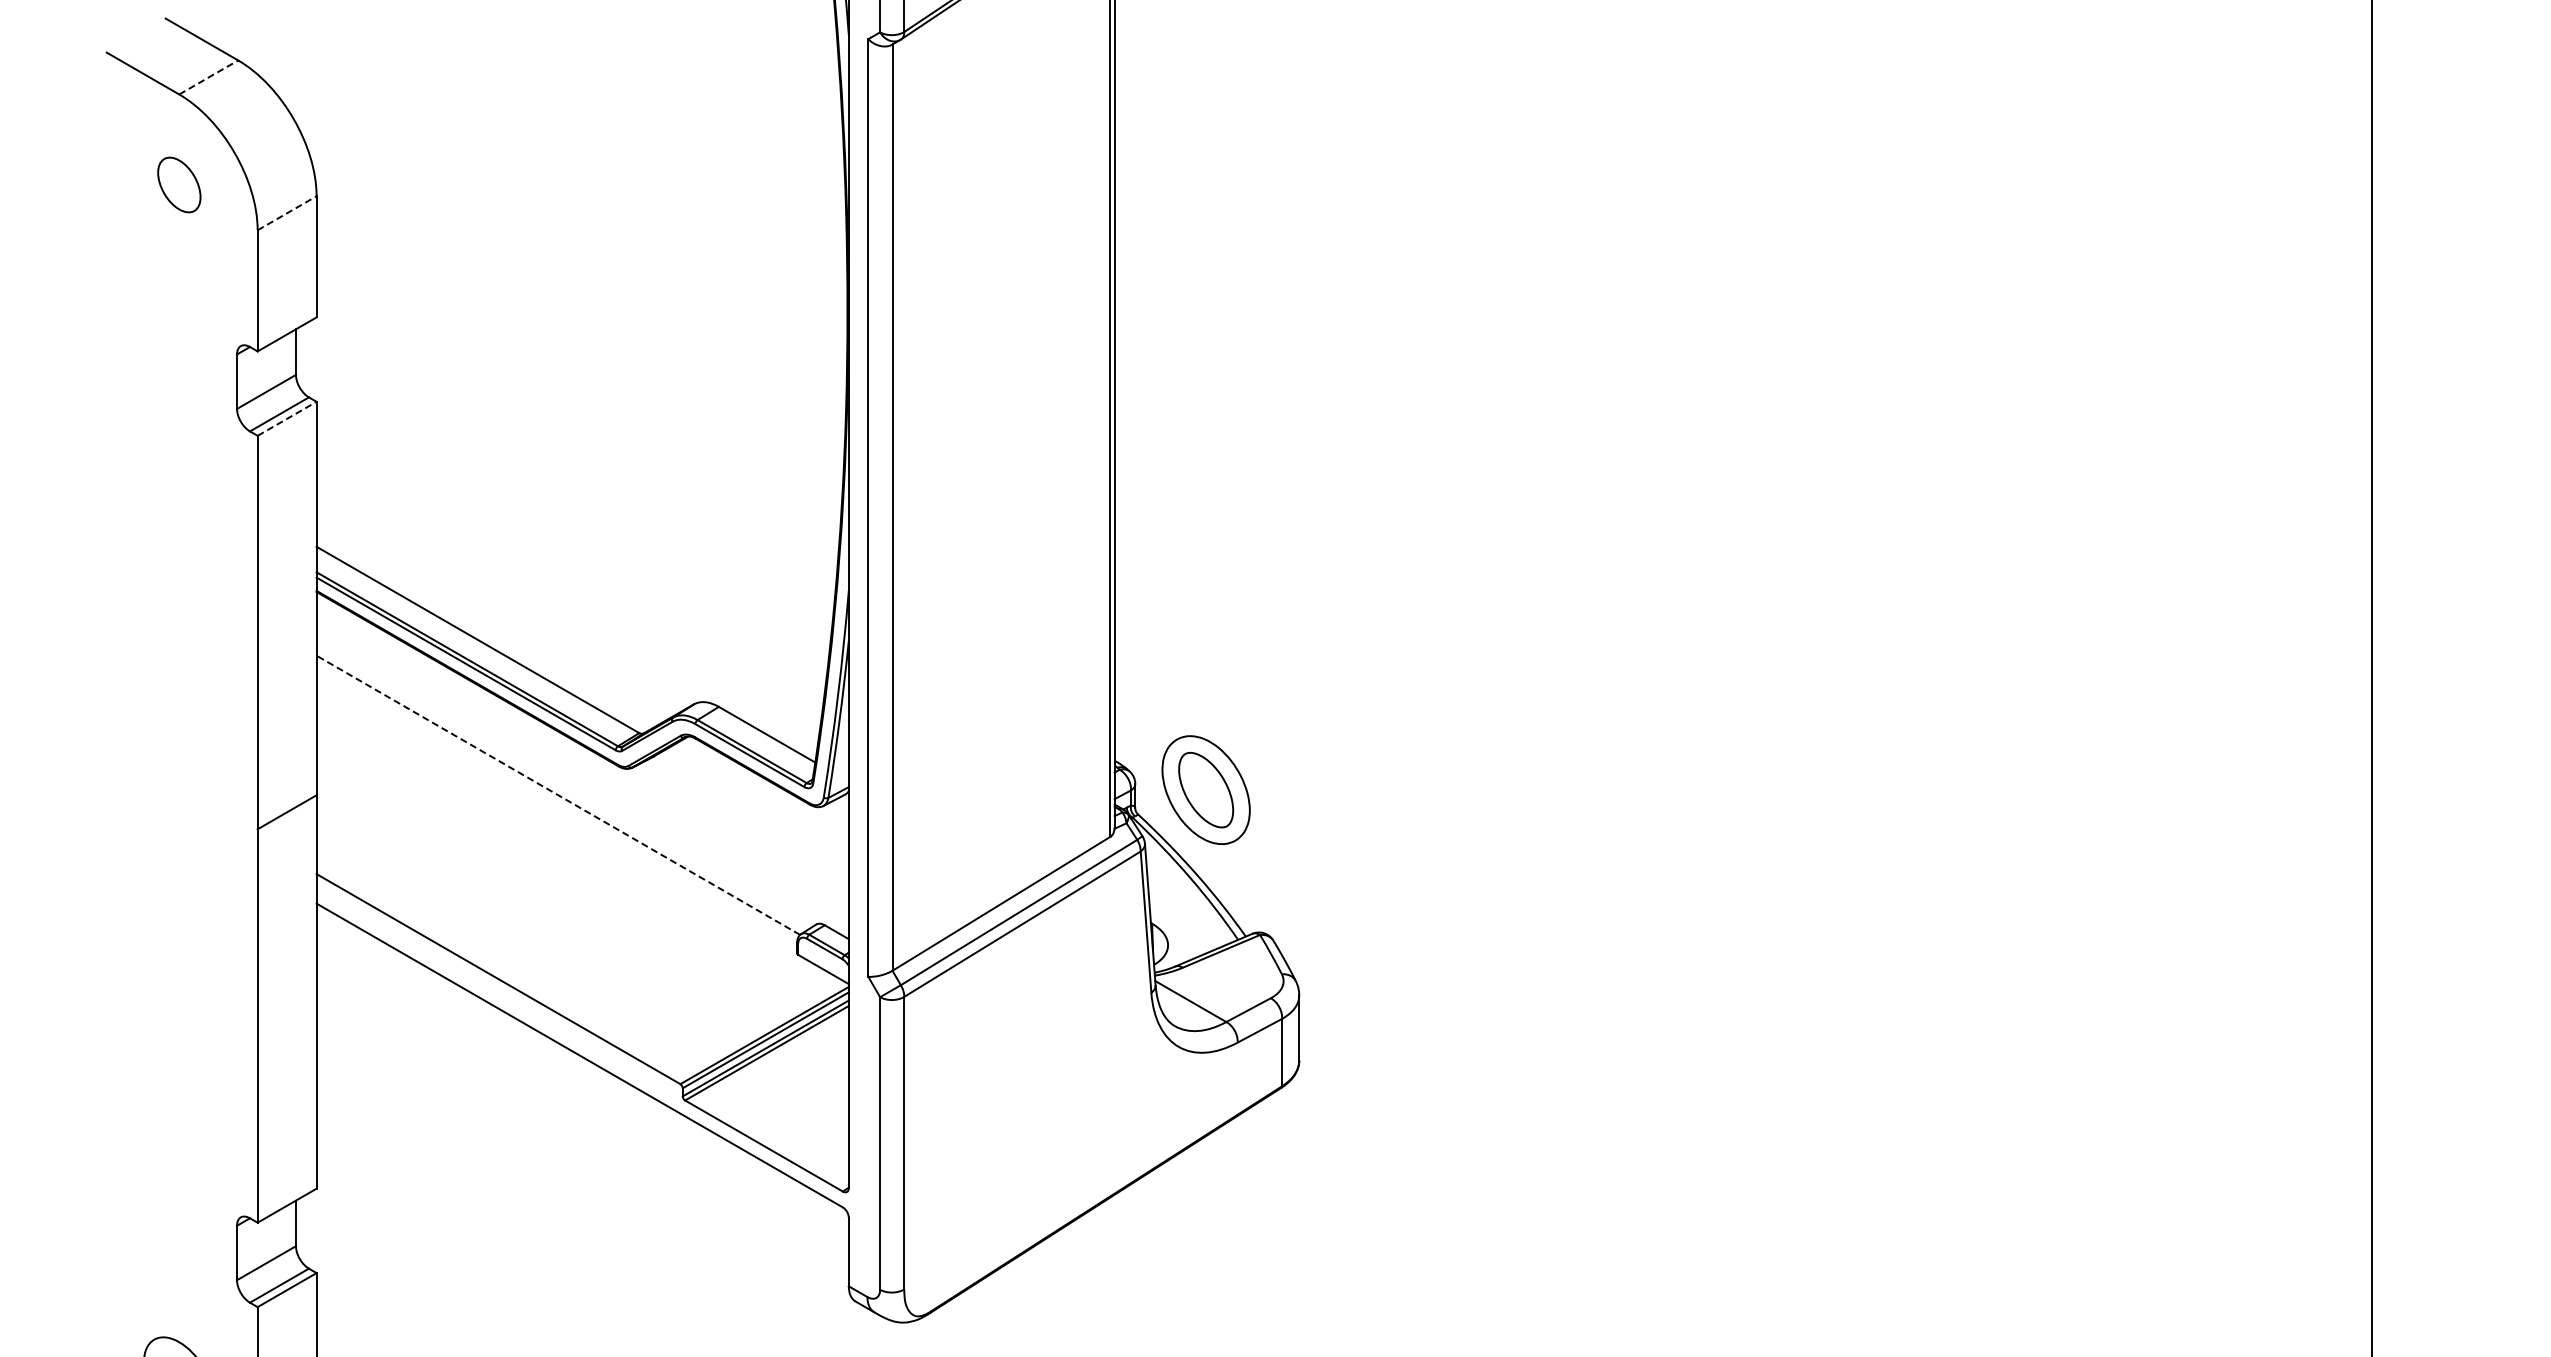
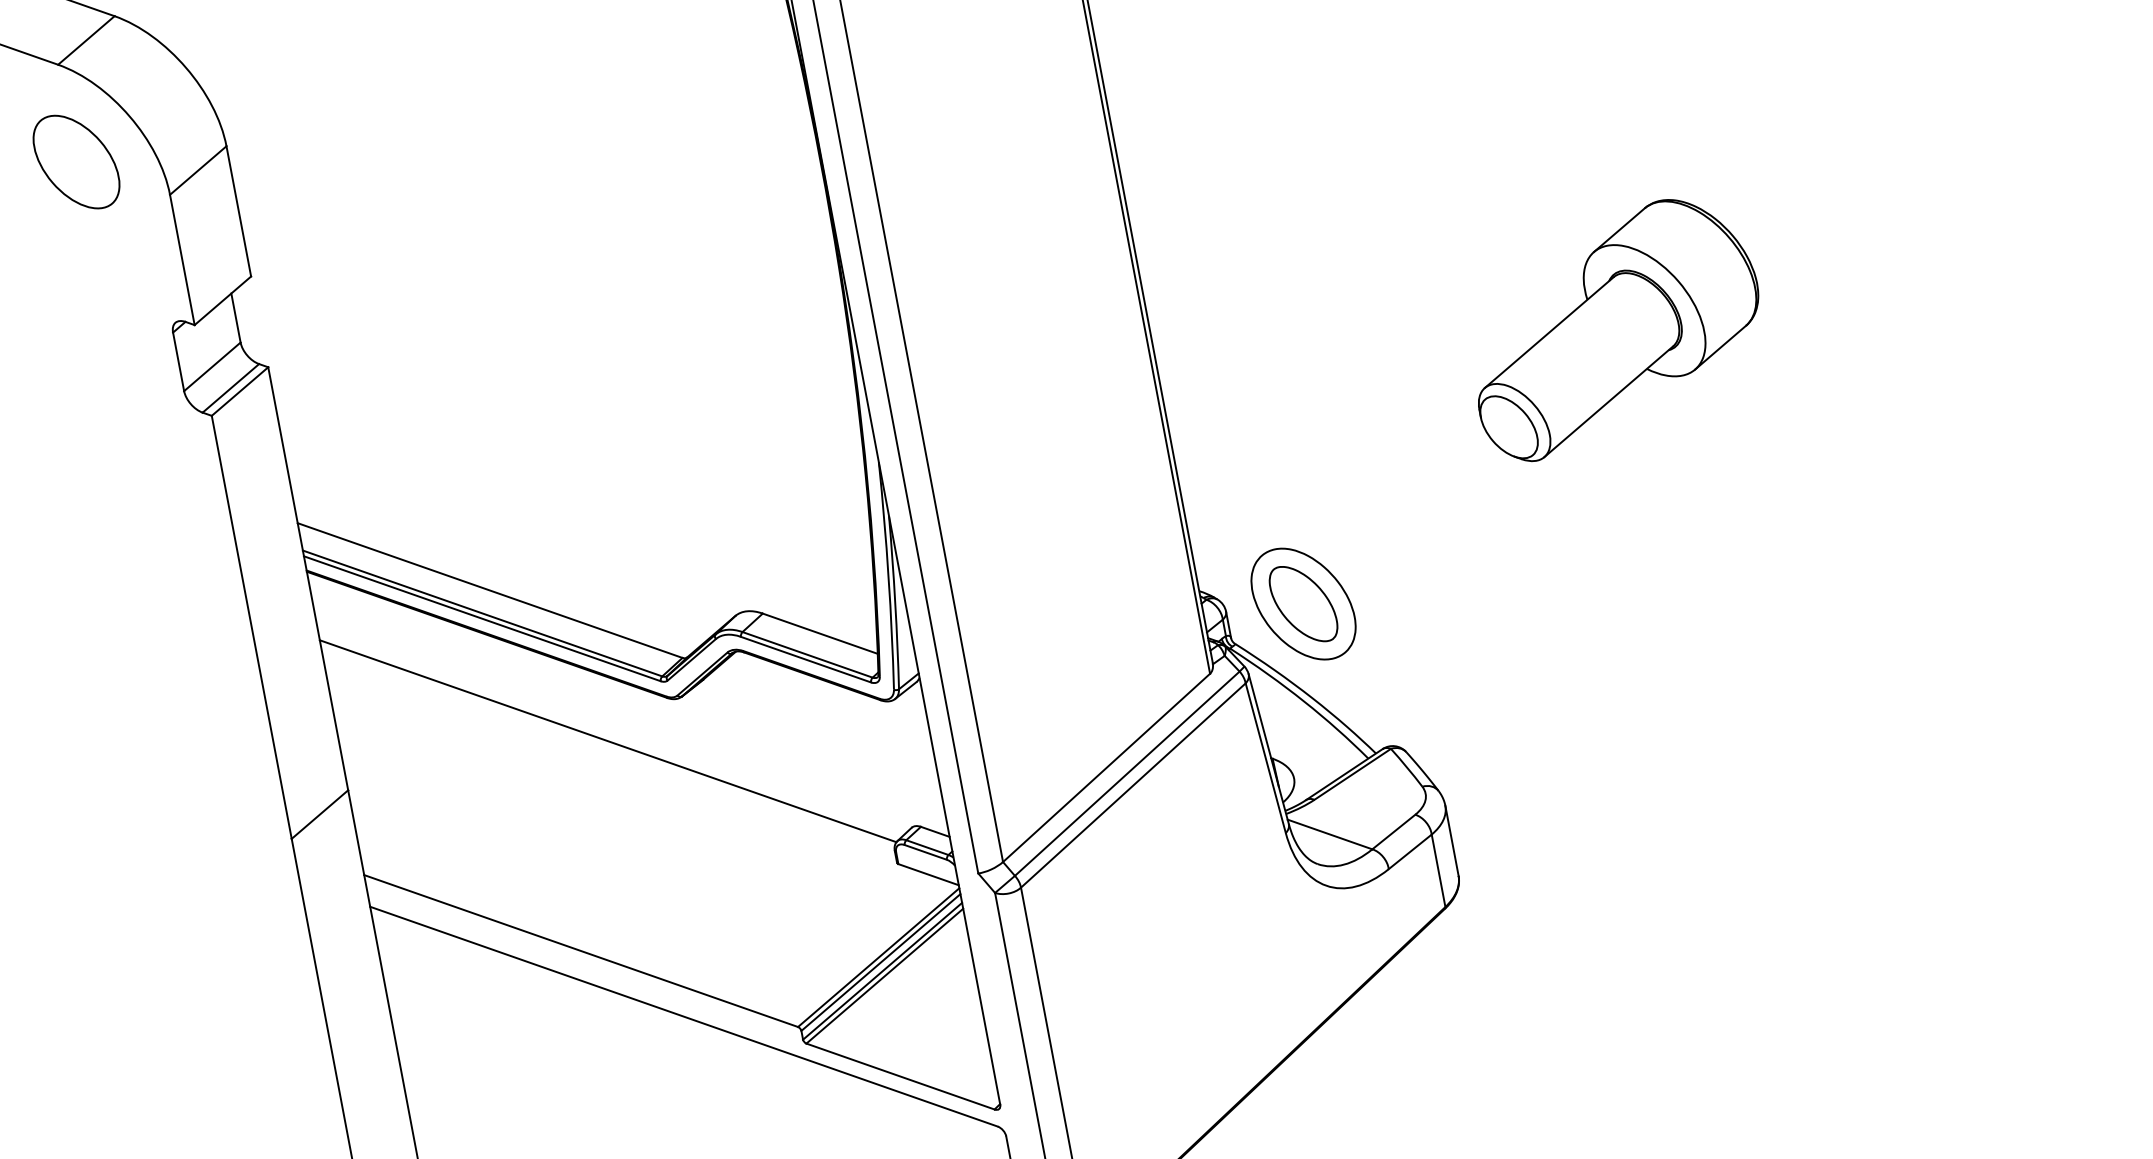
line: (209, 77) -> (87, 40), dashed -> solid
part: (179, 184) -> (76, 161), size x1.67
line: (287, 213) -> (198, 170), dashed -> solid
line: (287, 418) -> (240, 391), dashed -> solid
part: (1532, 594) -> (1614, 327), added
line: (557, 795) -> (607, 741), dashed -> solid

